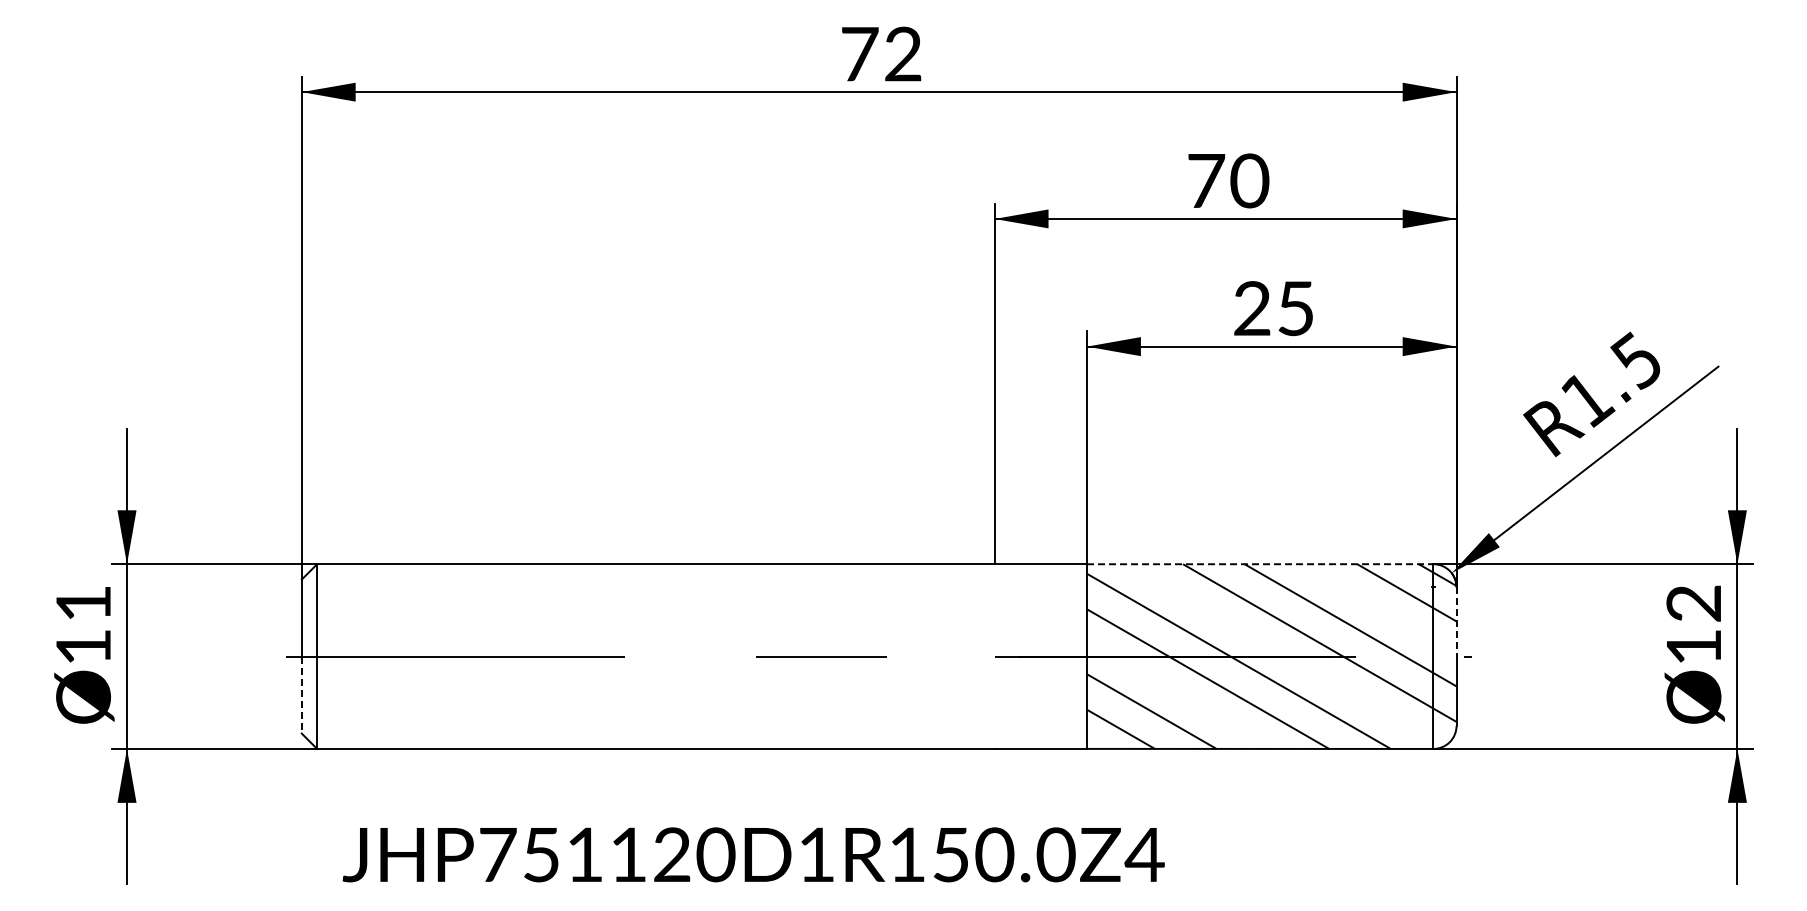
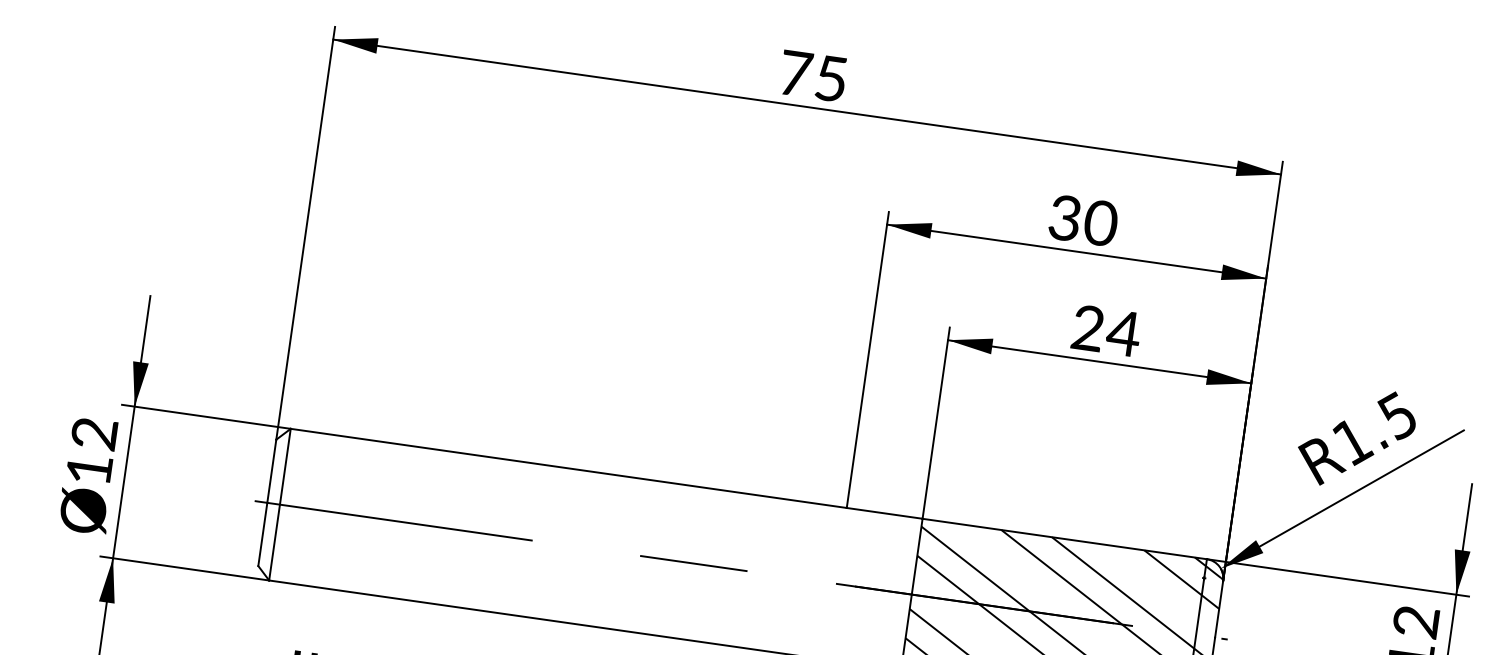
text: (903, 53) -> (831, 78), 72 -> 75
text: (1206, 180) -> (1065, 217), 70 -> 30
text: (1295, 308) -> (1123, 333), 25 -> 24
line: (1260, 564) -> (1064, 539), dashed -> solid
text: (83, 603) -> (94, 433), 11 -> 12
line: (1456, 621) -> (1219, 608), dashed -> solid
line: (301, 695) -> (262, 534), dashed -> solid

